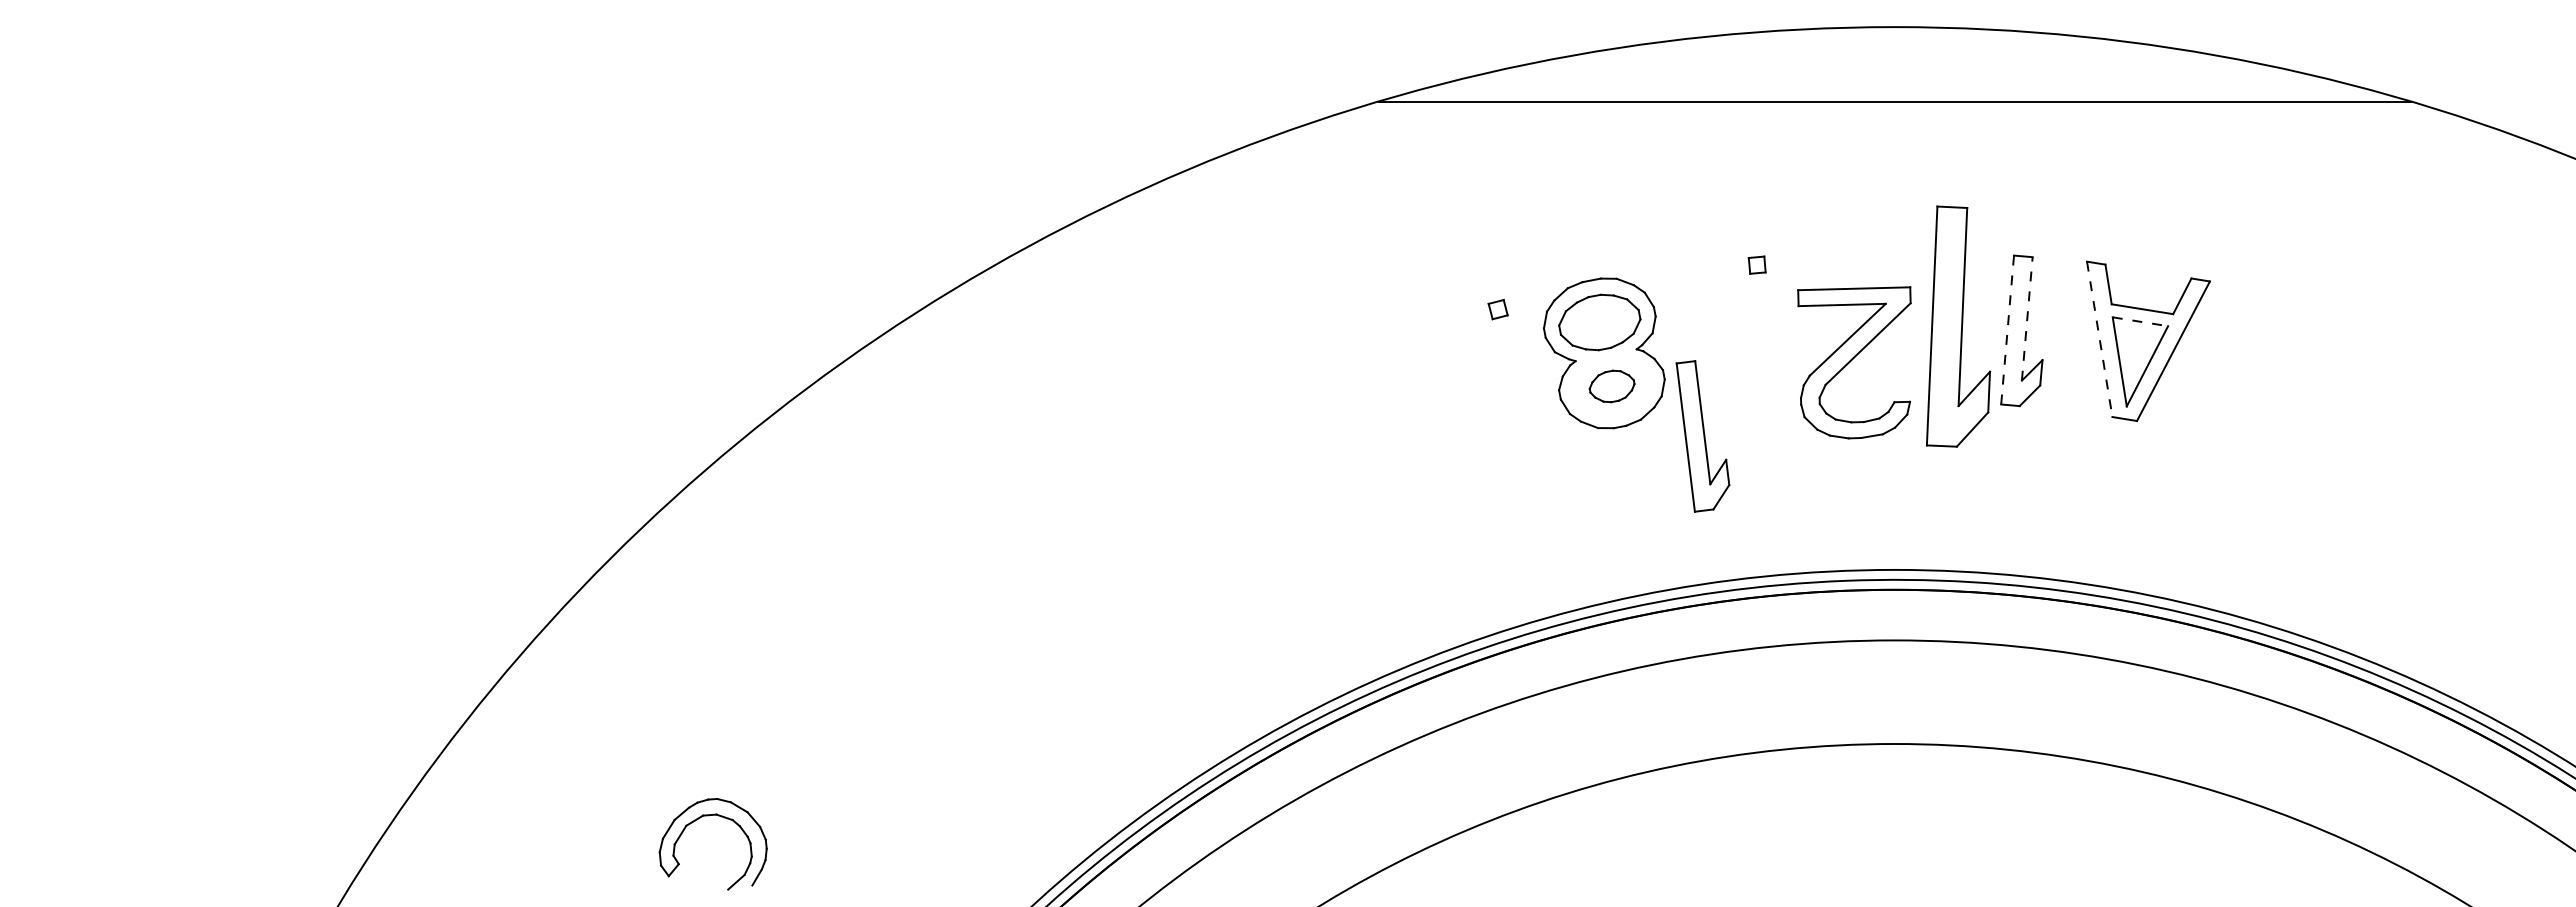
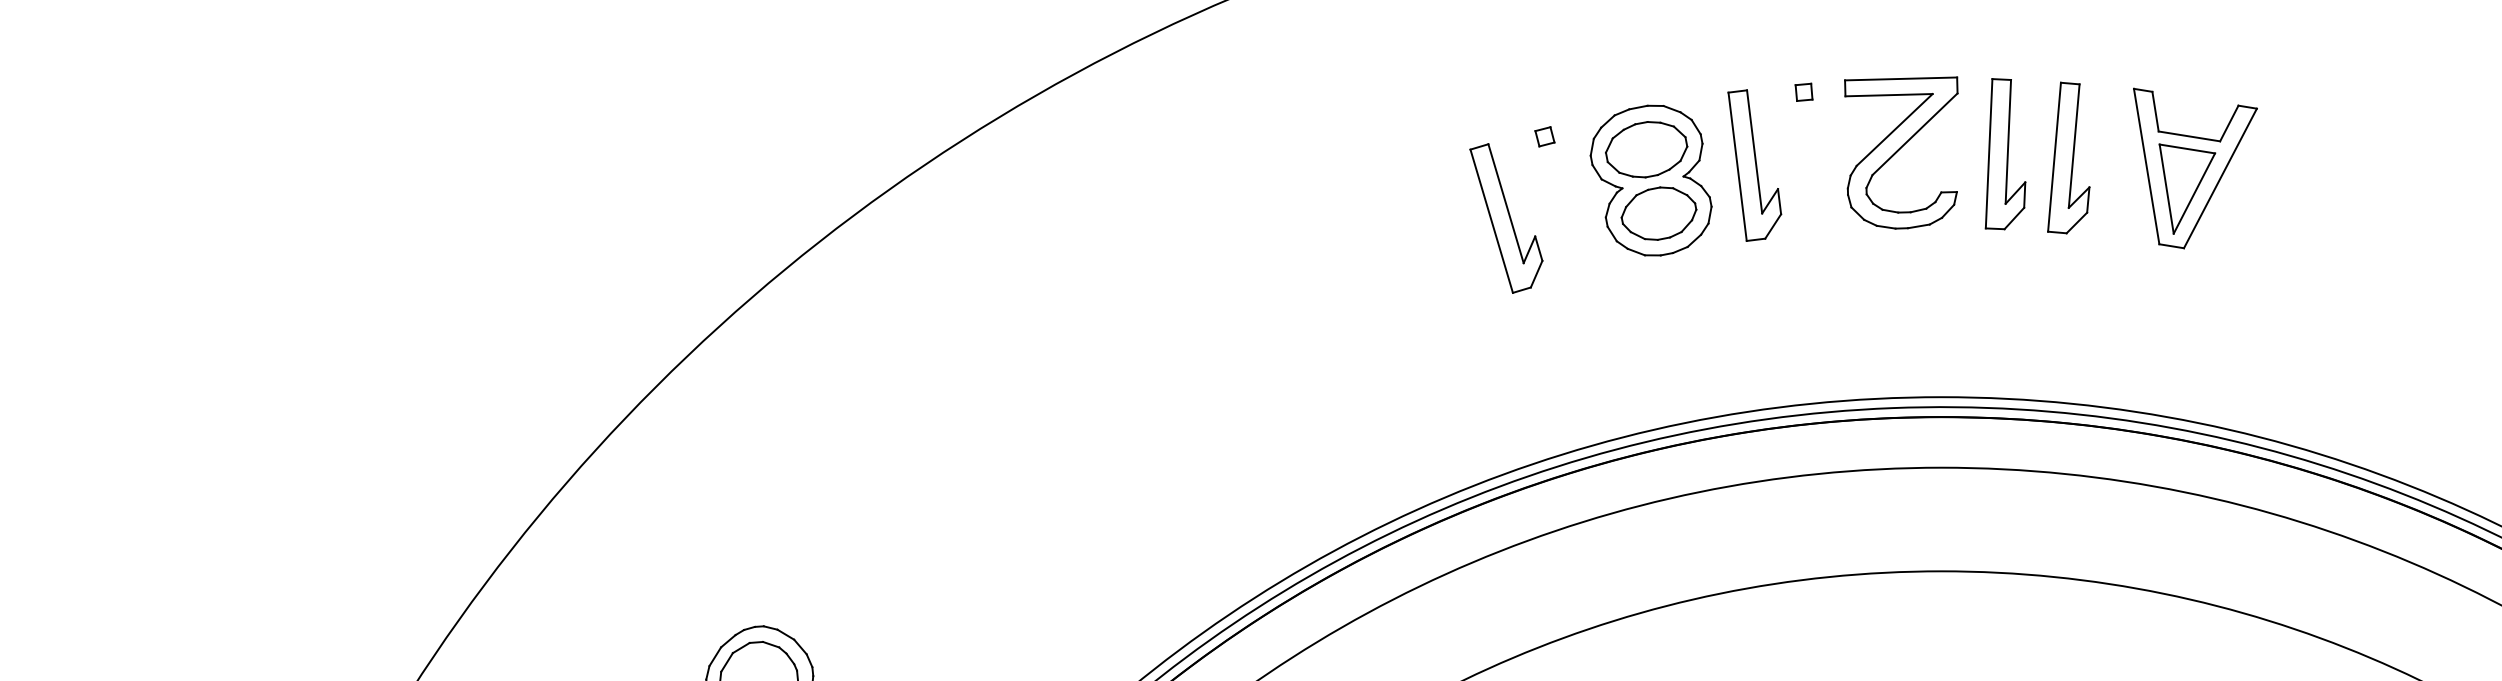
line: (2027, 318) -> (2074, 145), dashed -> solid
line: (2140, 321) -> (2187, 148), dashed -> solid
part: (1958, 327) -> (2005, 154), size x0.62
line: (2007, 330) -> (2054, 157), dashed -> solid
line: (2099, 339) -> (2146, 166), dashed -> solid
part: (1854, 362) -> (1901, 152), moved
part: (1611, 386) -> (1658, 213), size x1.67
part: (1459, 391) -> (1506, 218), added
part: (1702, 436) -> (1754, 165), moved

